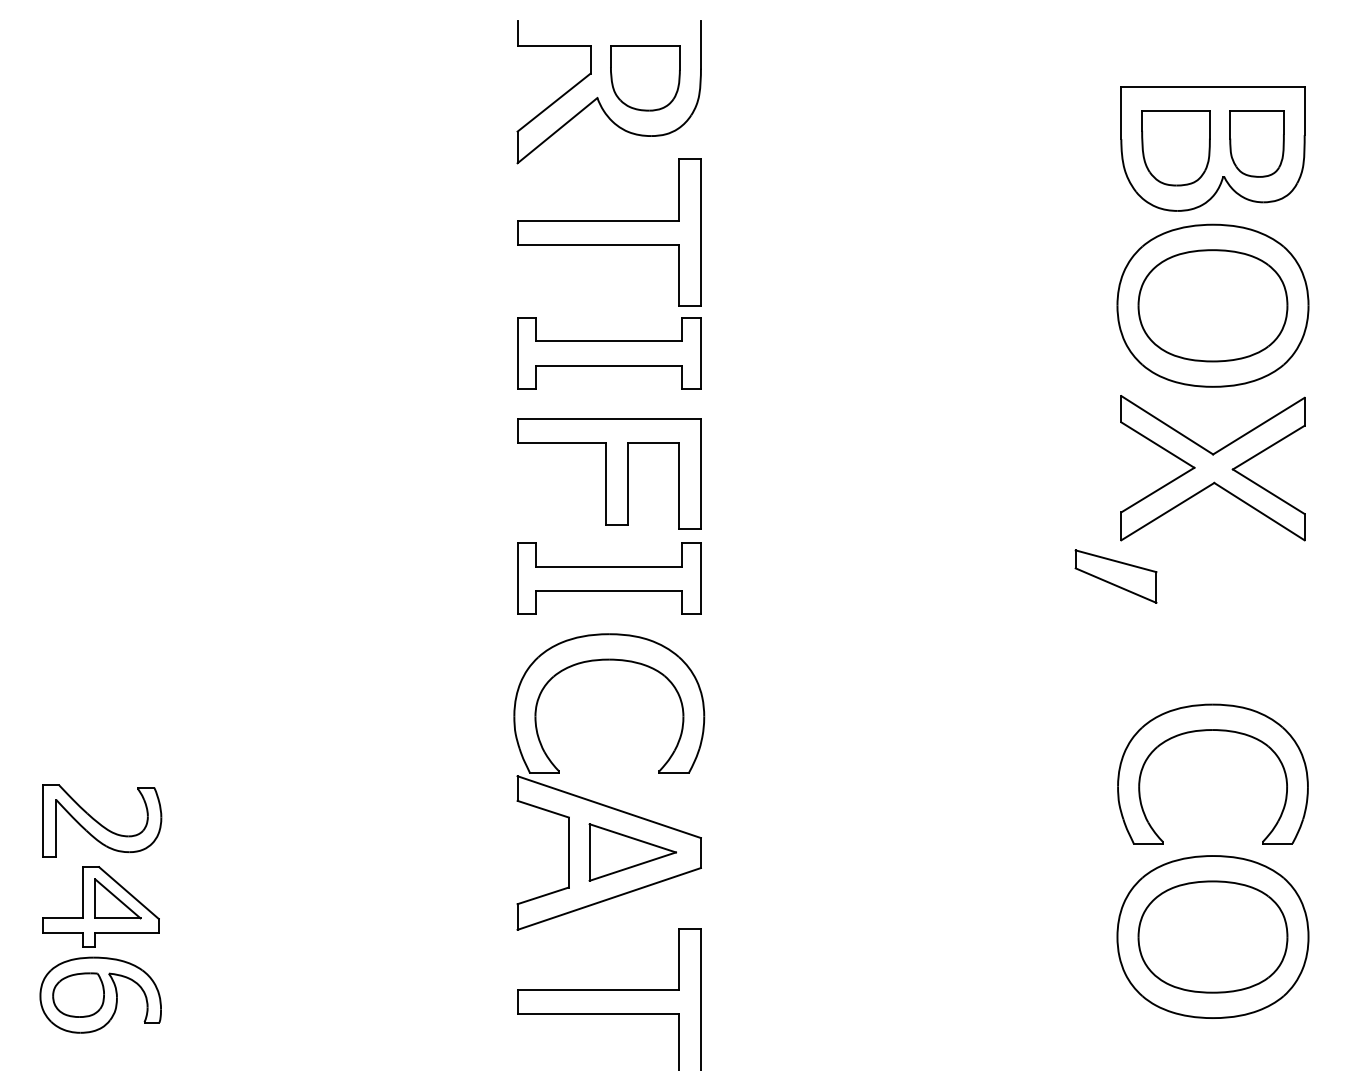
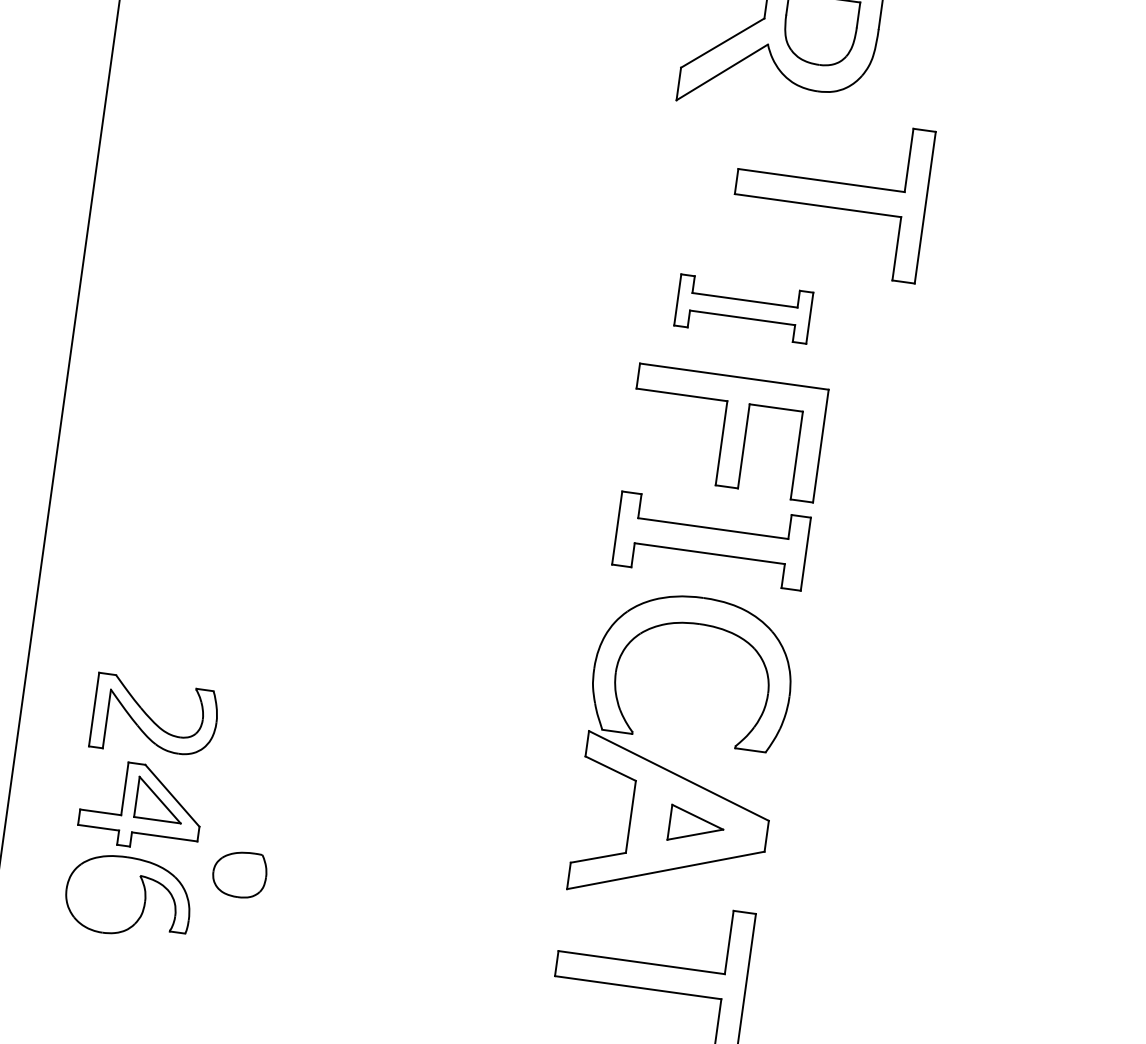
part: (609, 232) -> (831, 194), moved
part: (609, 353) -> (743, 309), size x0.7
part: (632, 852) -> (696, 825), size x0.6
part: (78, 994) -> (239, 873), moved

